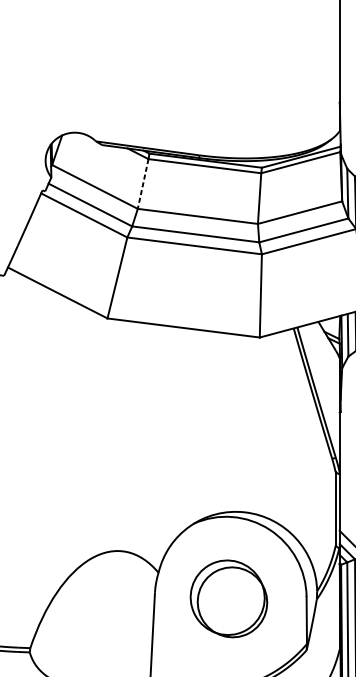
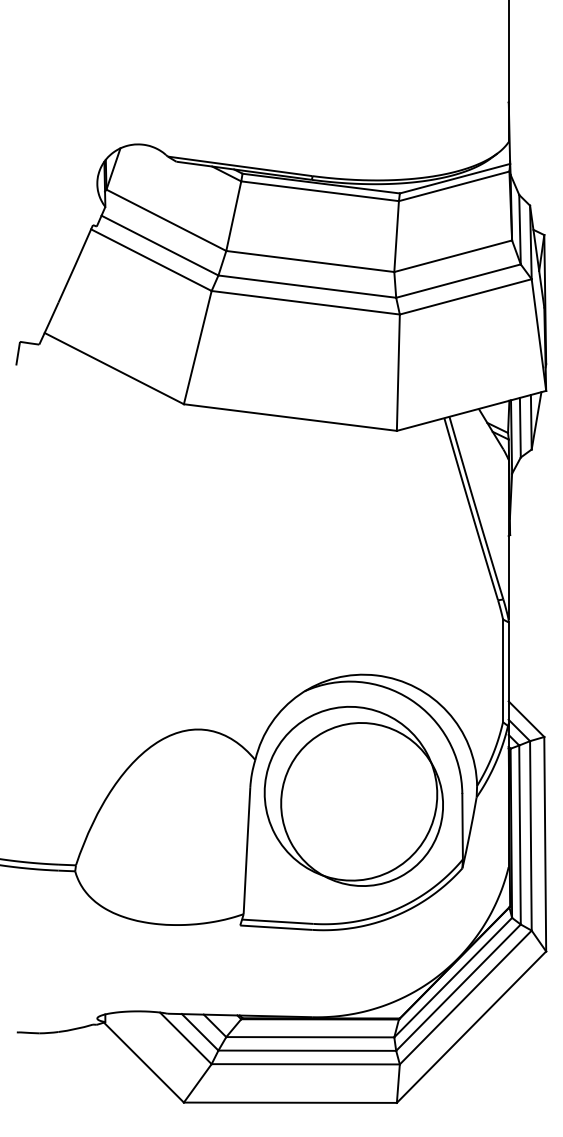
line: (142, 184) -> (233, 216), dashed -> solid
part: (228, 598) -> (353, 796), size x1.67

